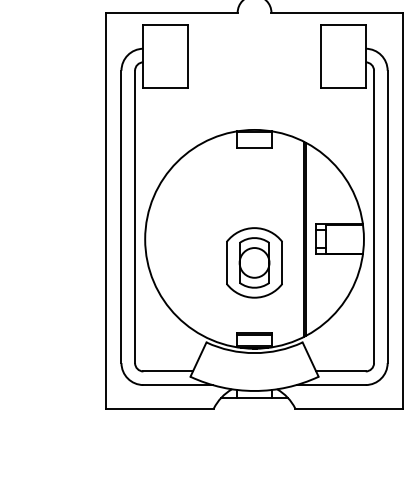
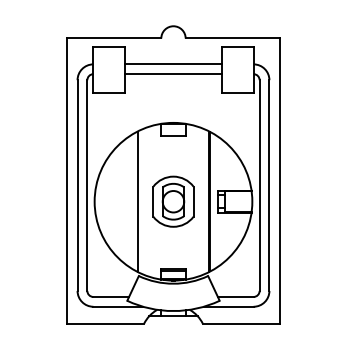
line: (254, 48) -> (173, 64), added
line: (254, 62) -> (173, 74), added
line: (204, 239) -> (137, 201), added
part: (254, 262) -> (173, 201), moved

